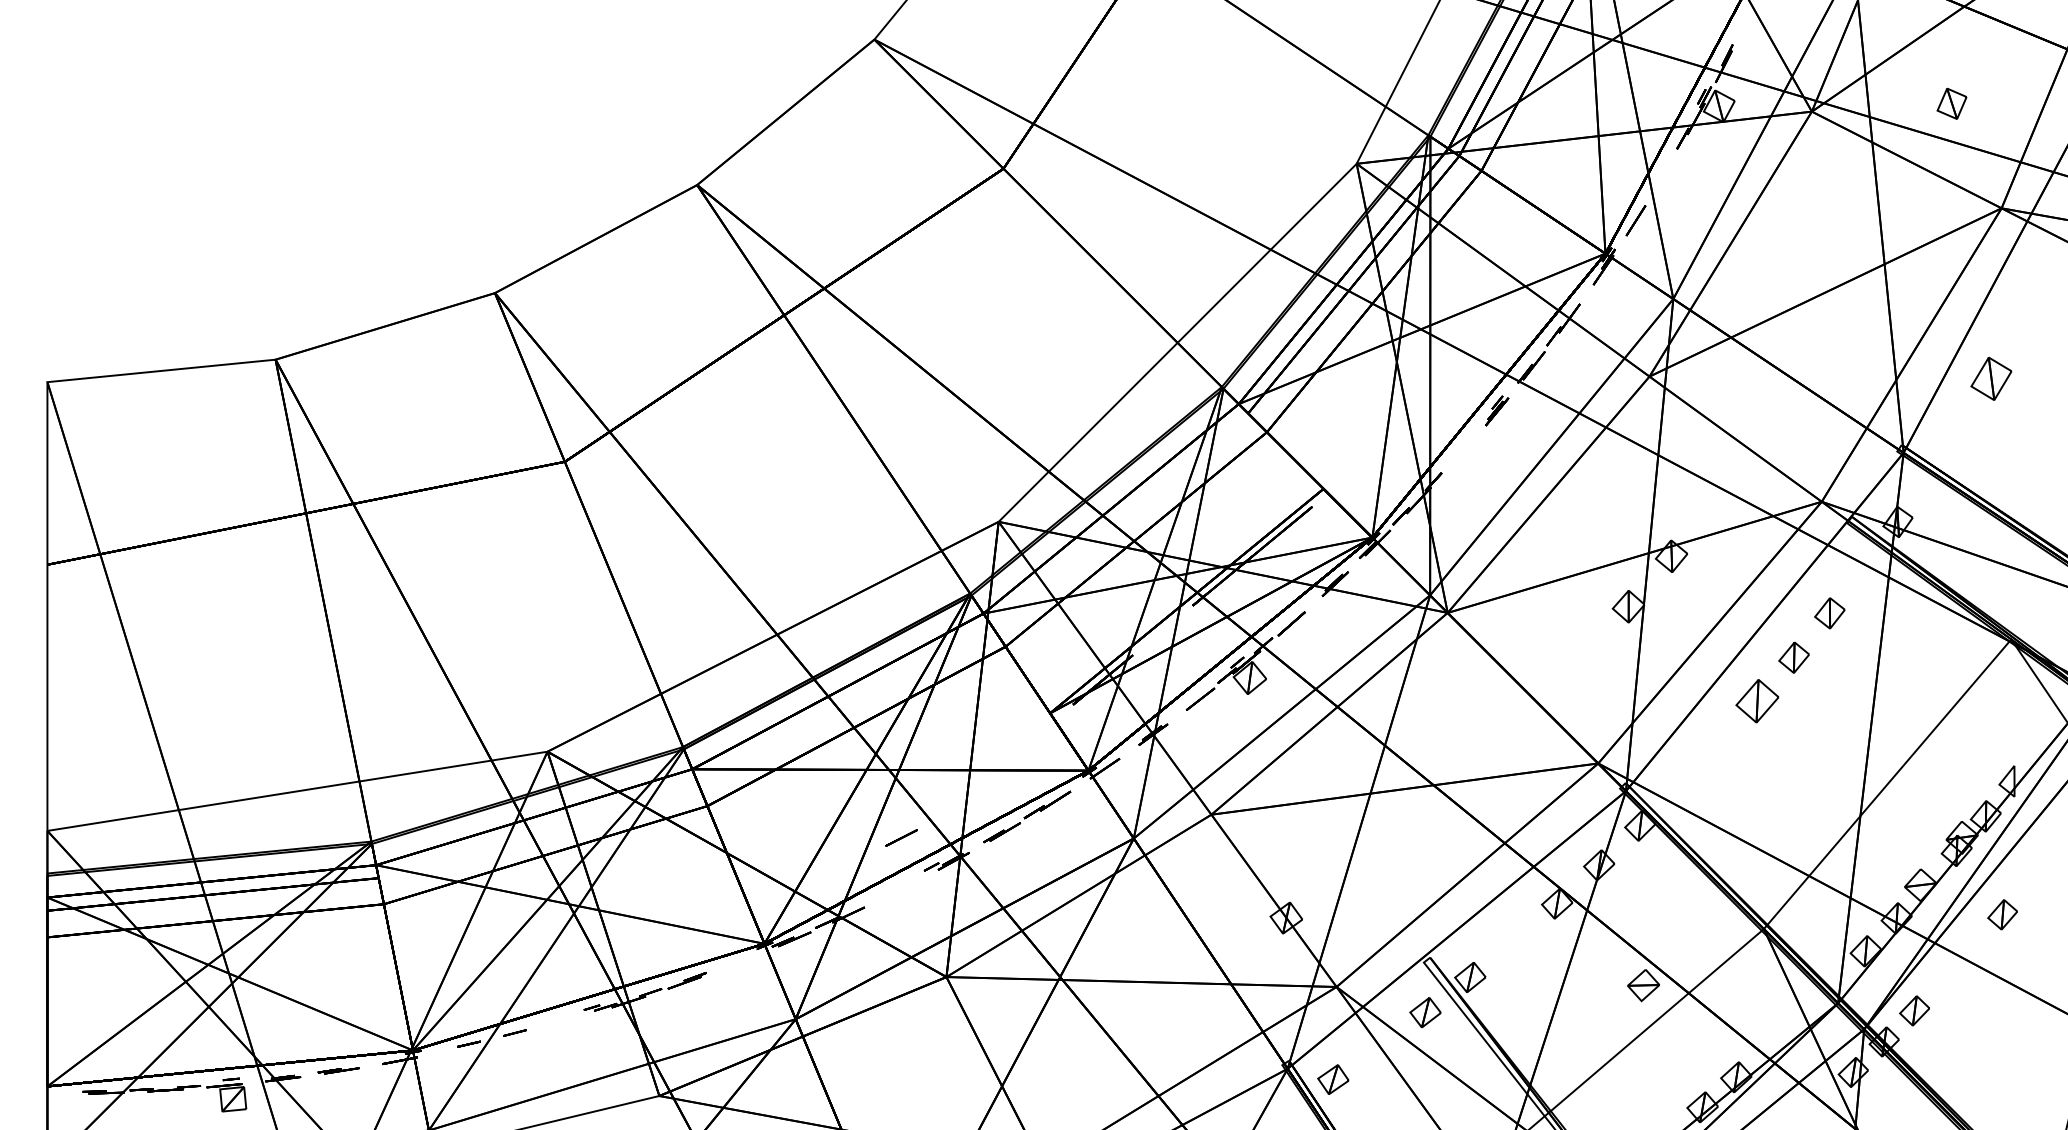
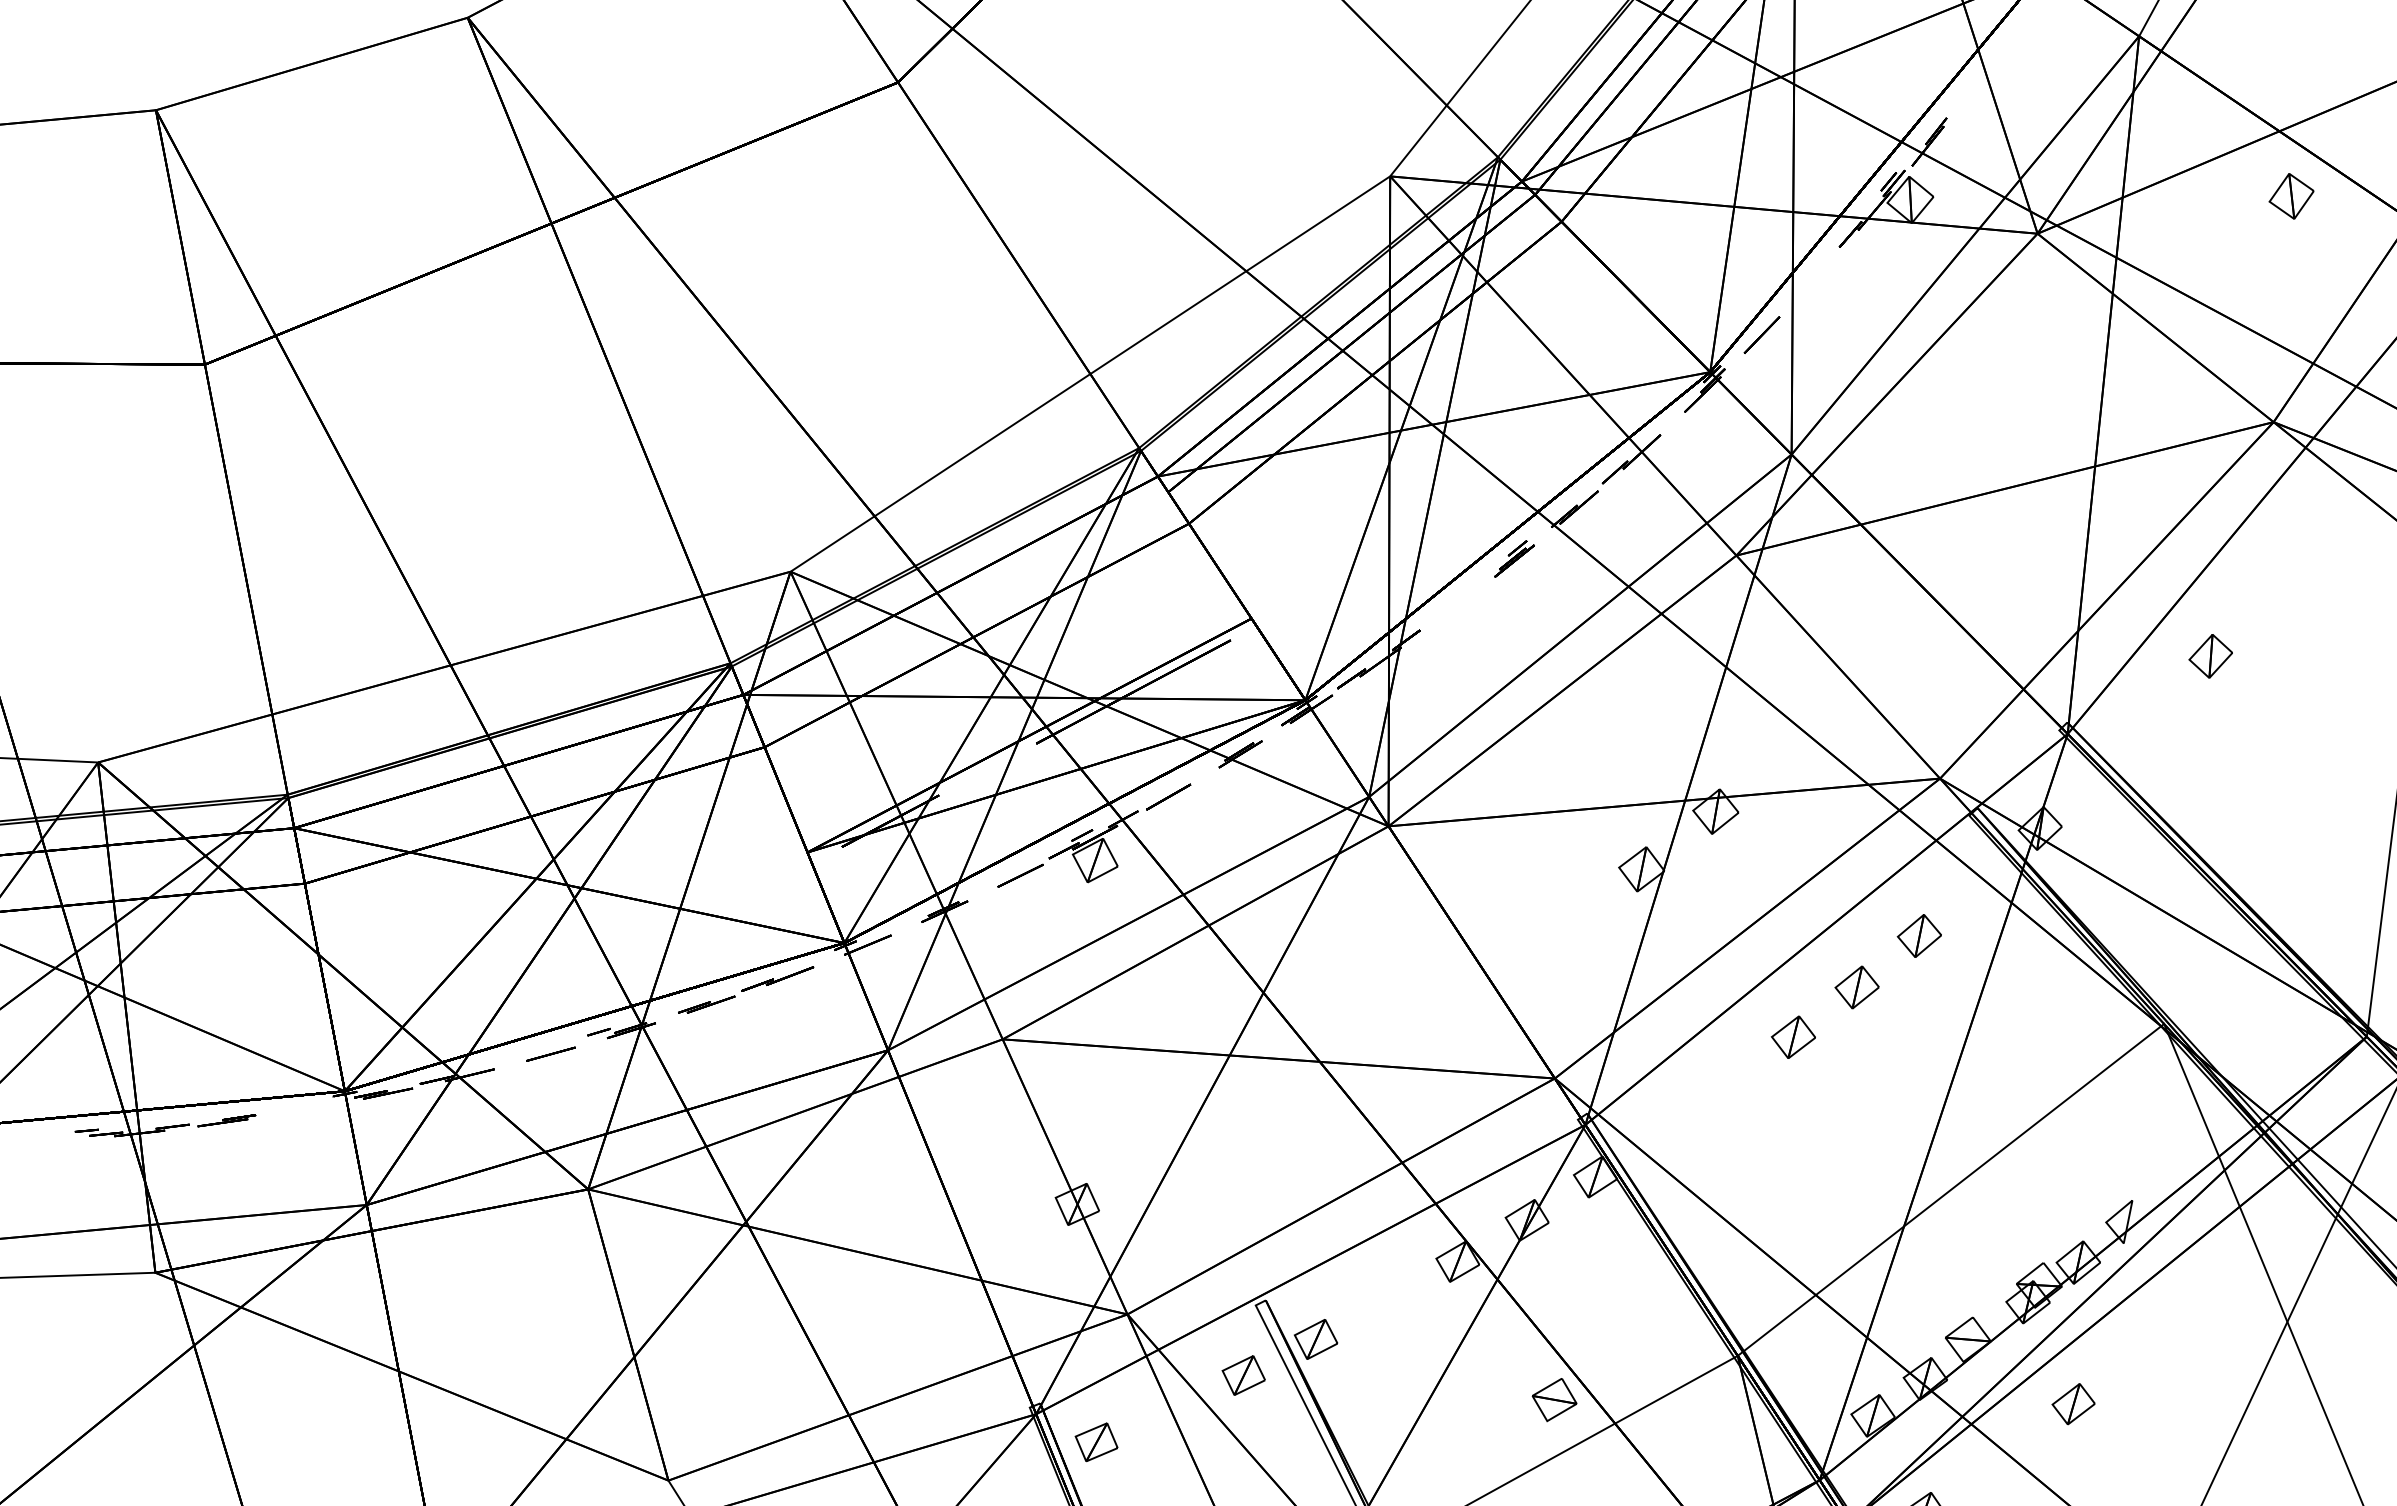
part: (1951, 103) -> (2290, 195), moved
part: (1991, 378) -> (2211, 655), size x0.71
part: (1756, 700) -> (1792, 1036), size x0.71
line: (901, 837) -> (550, 1053), moved

